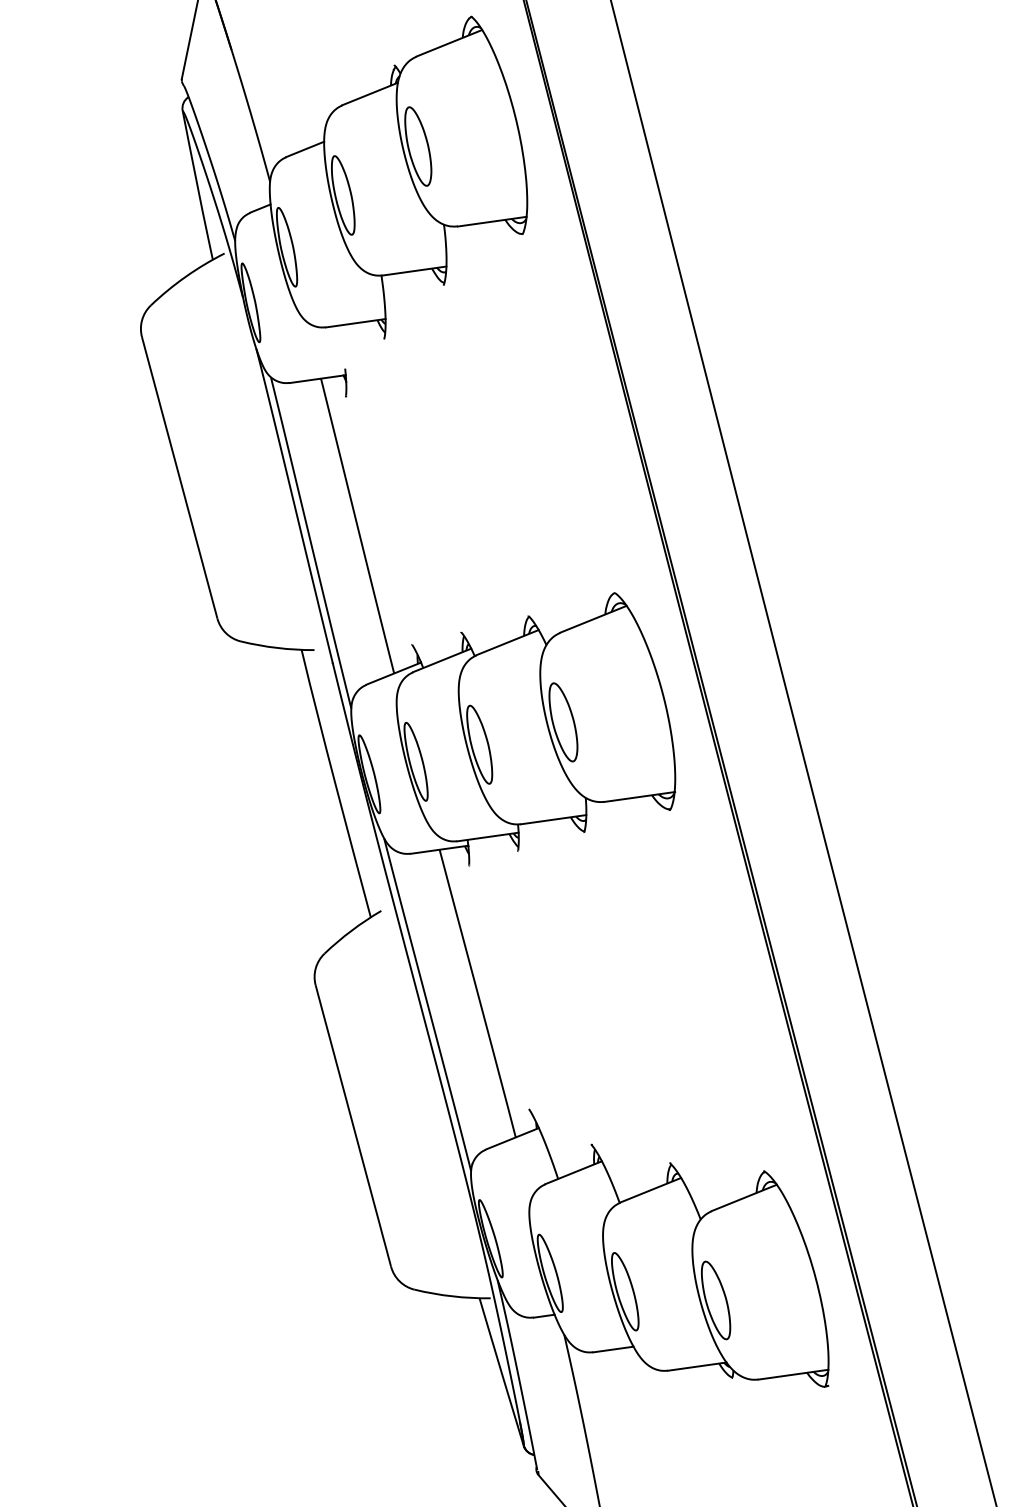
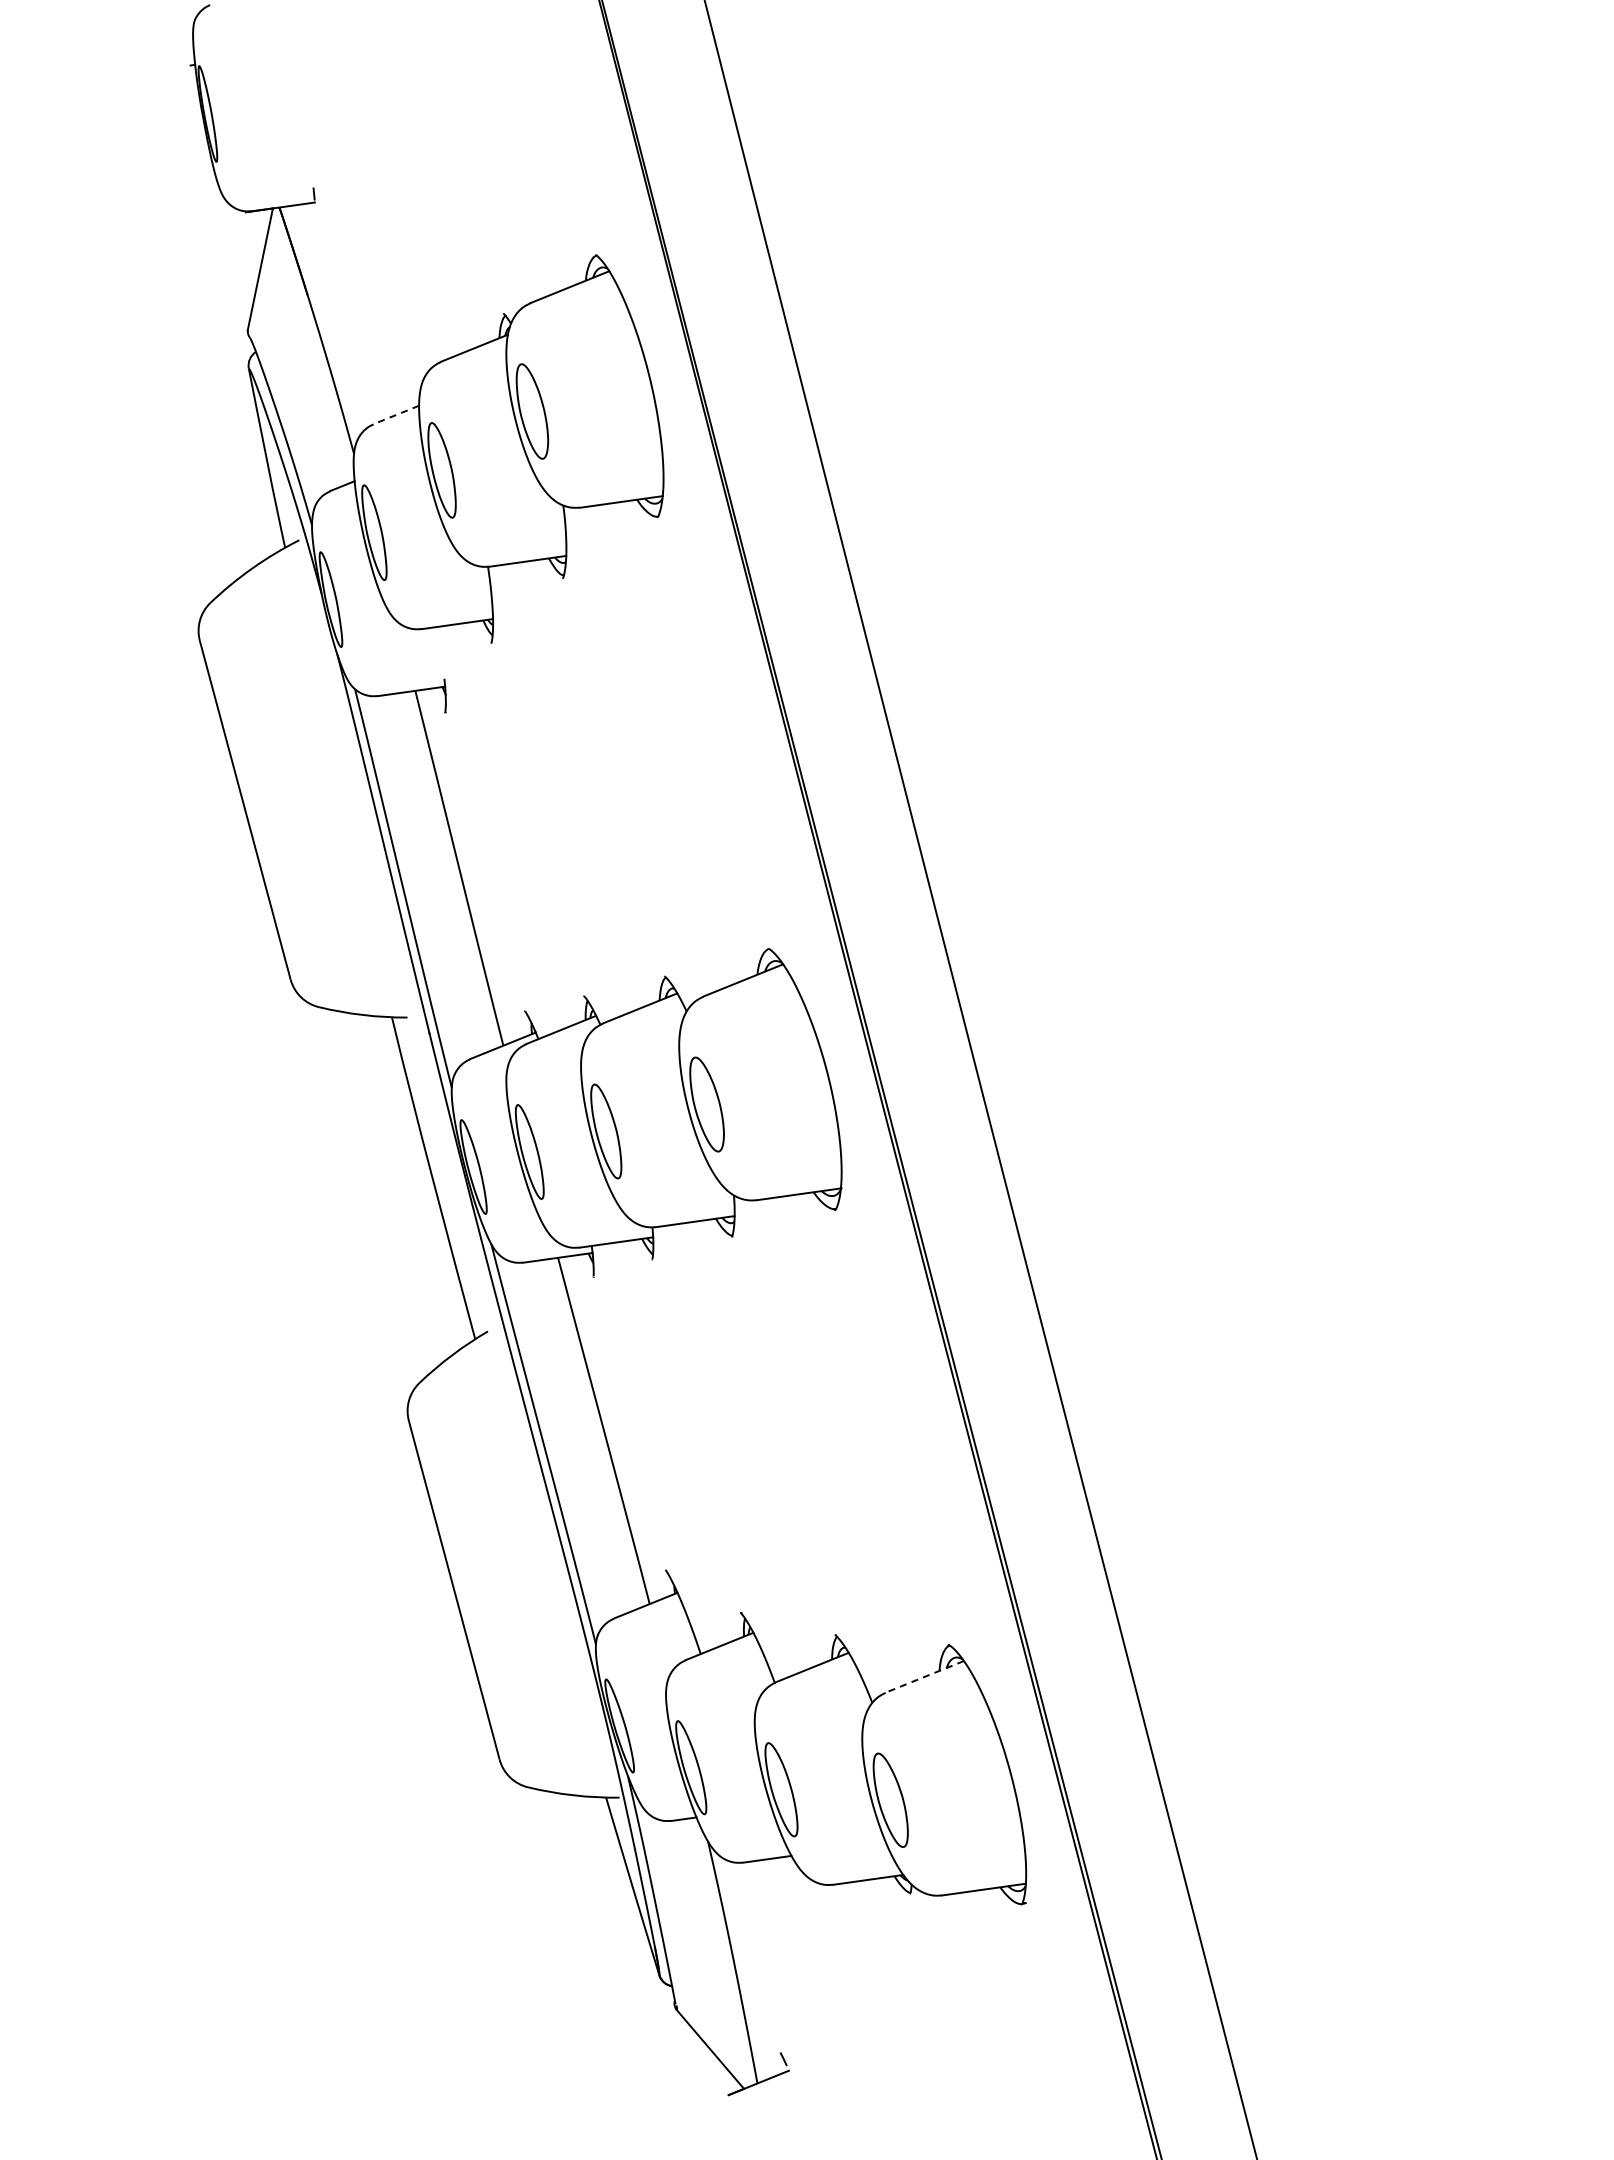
line: (305, 149) -> (396, 414), solid -> dashed
line: (744, 1198) -> (924, 1677), solid -> dashed

